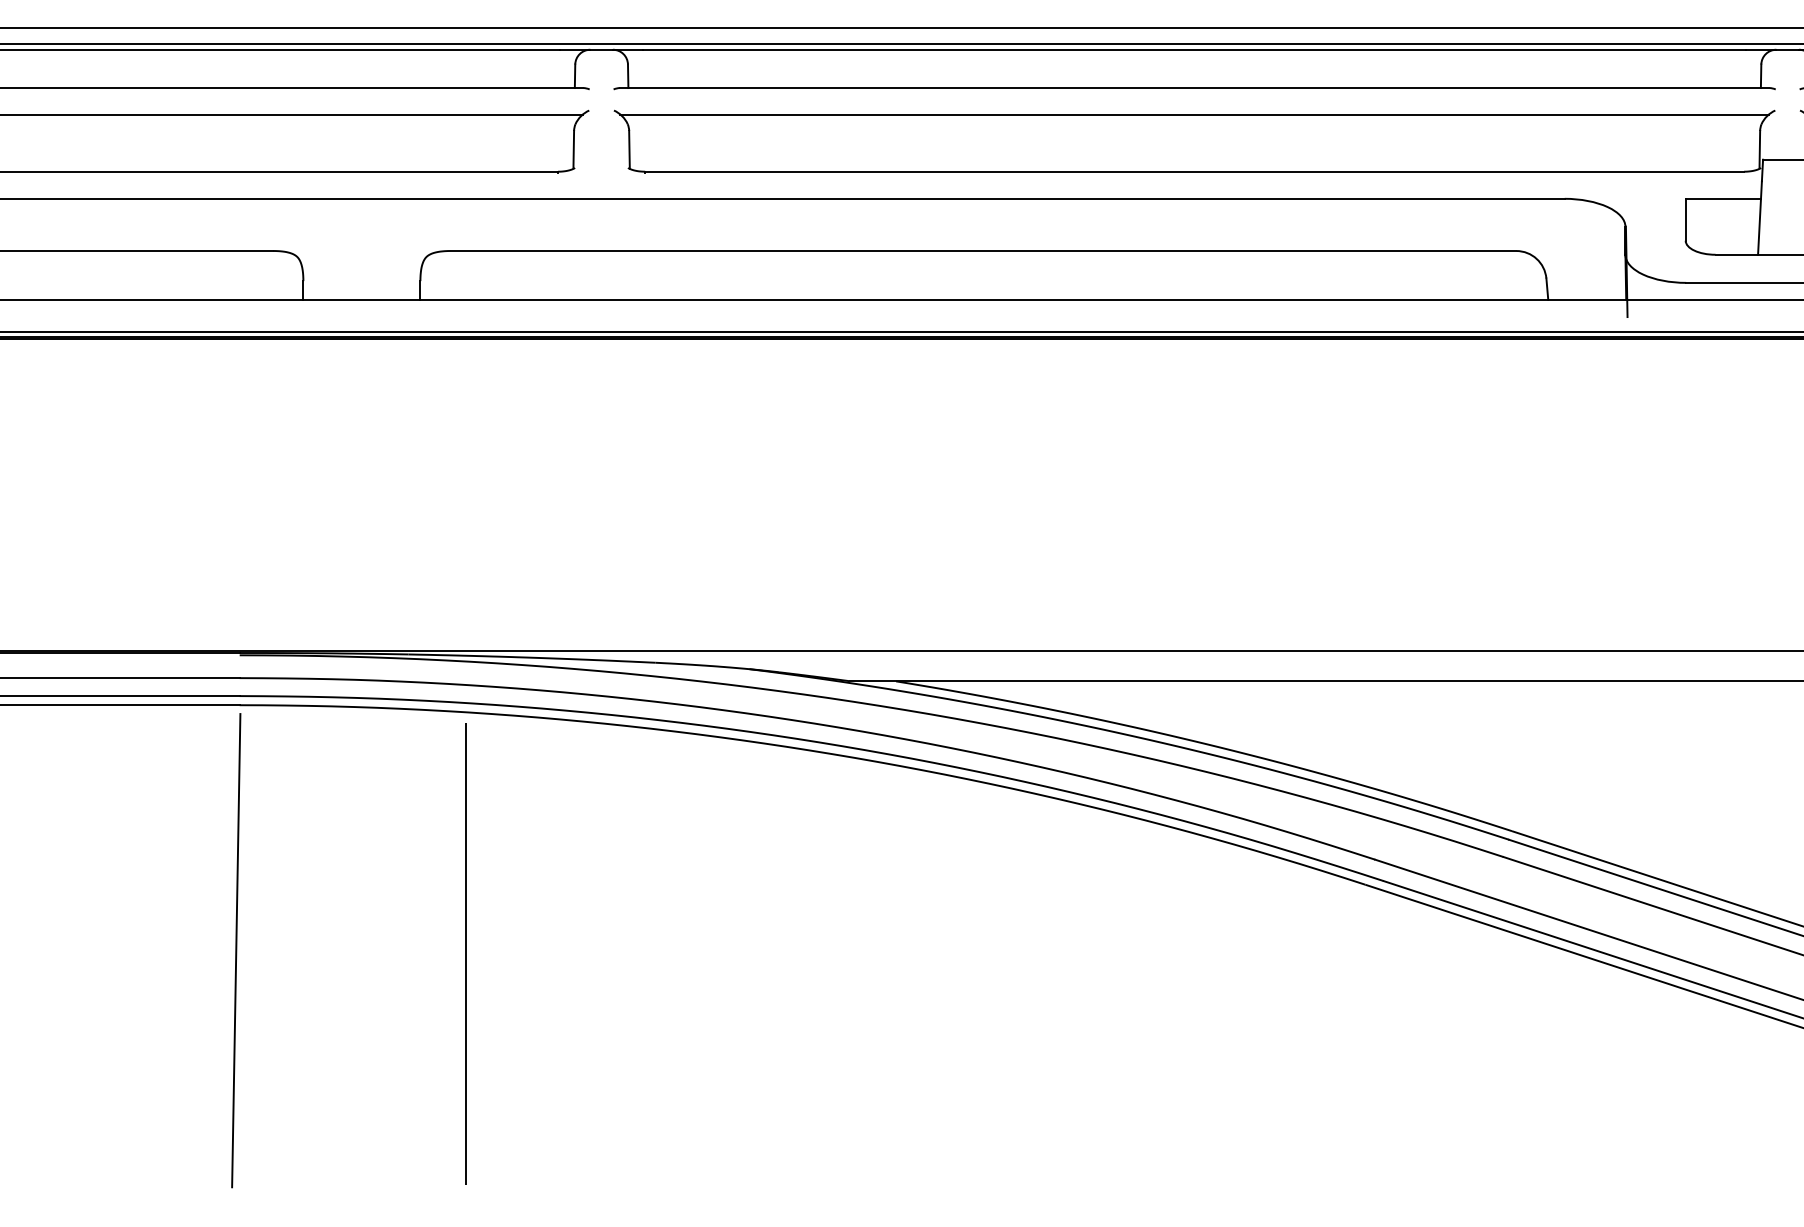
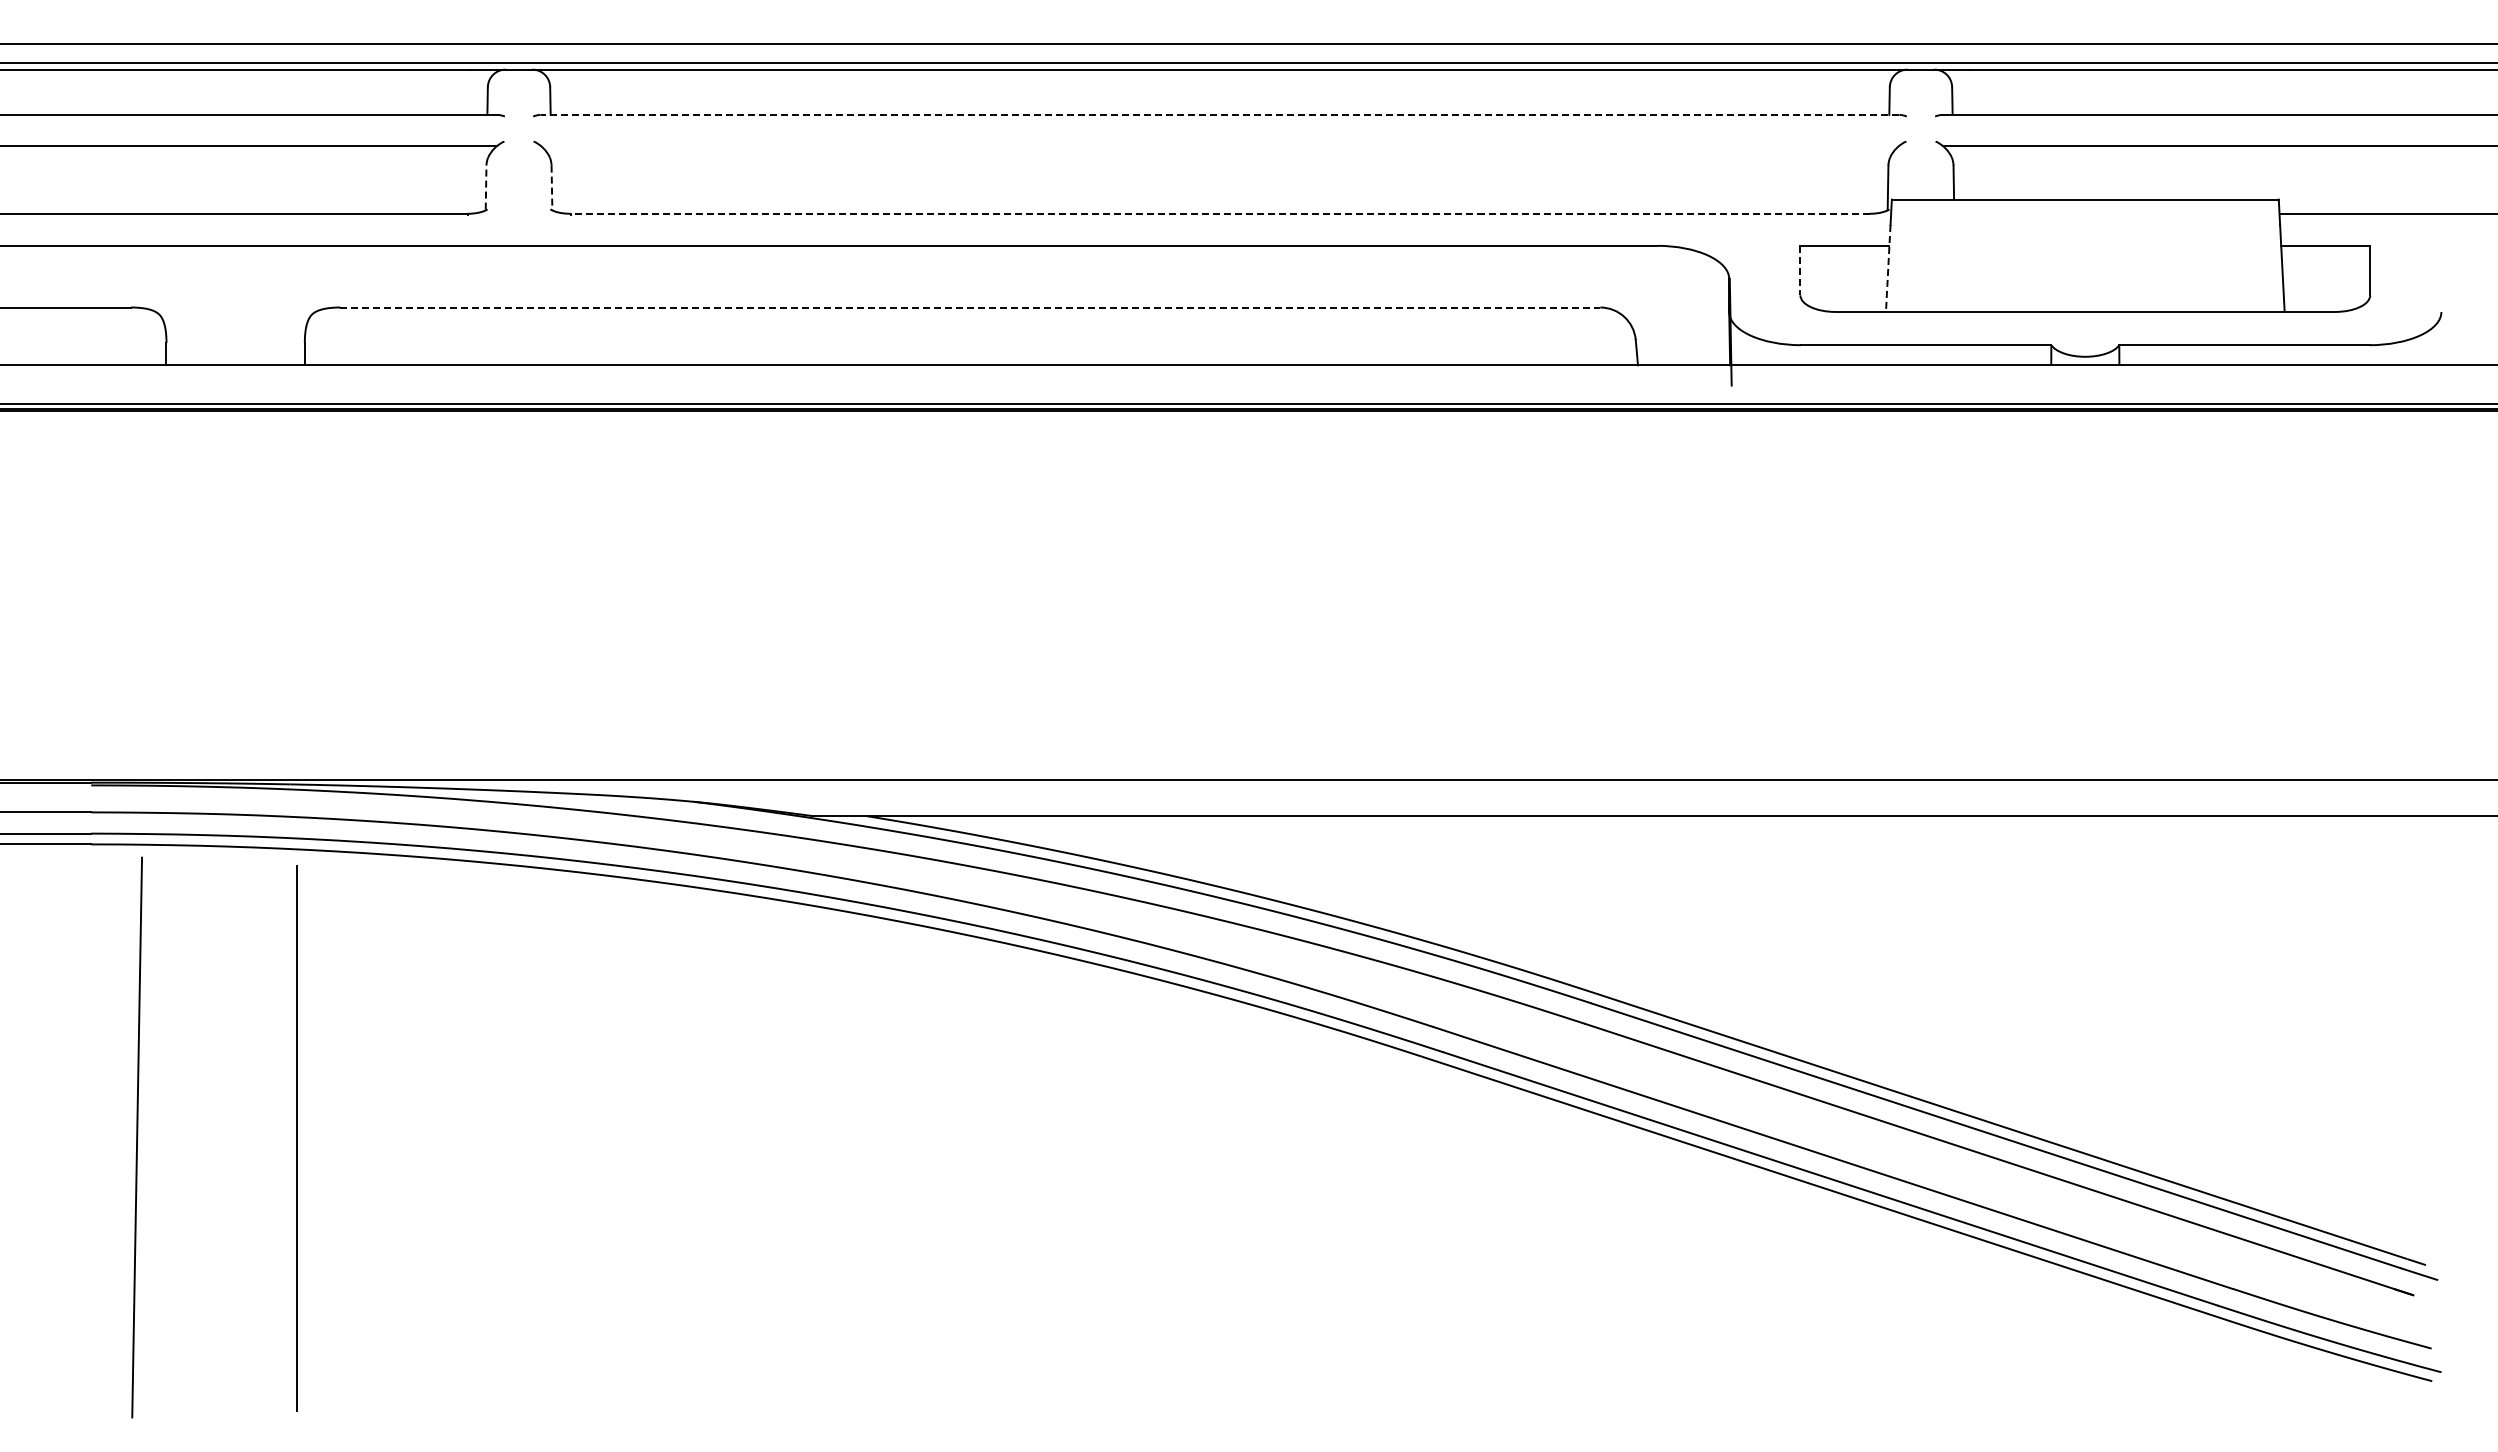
line: (1194, 87) -> (1219, 114), solid -> dashed
line: (1194, 114) -> (1219, 146), removed
line: (574, 149) -> (486, 187), solid -> dashed
line: (629, 150) -> (551, 188), solid -> dashed
line: (1194, 171) -> (1219, 213), solid -> dashed
line: (1760, 218) -> (1888, 268), solid -> dashed
line: (1685, 219) -> (1800, 270), solid -> dashed
line: (983, 250) -> (970, 307), solid -> dashed
line: (235, 950) -> (136, 1137), moved
line: (464, 954) -> (296, 1138), moved

